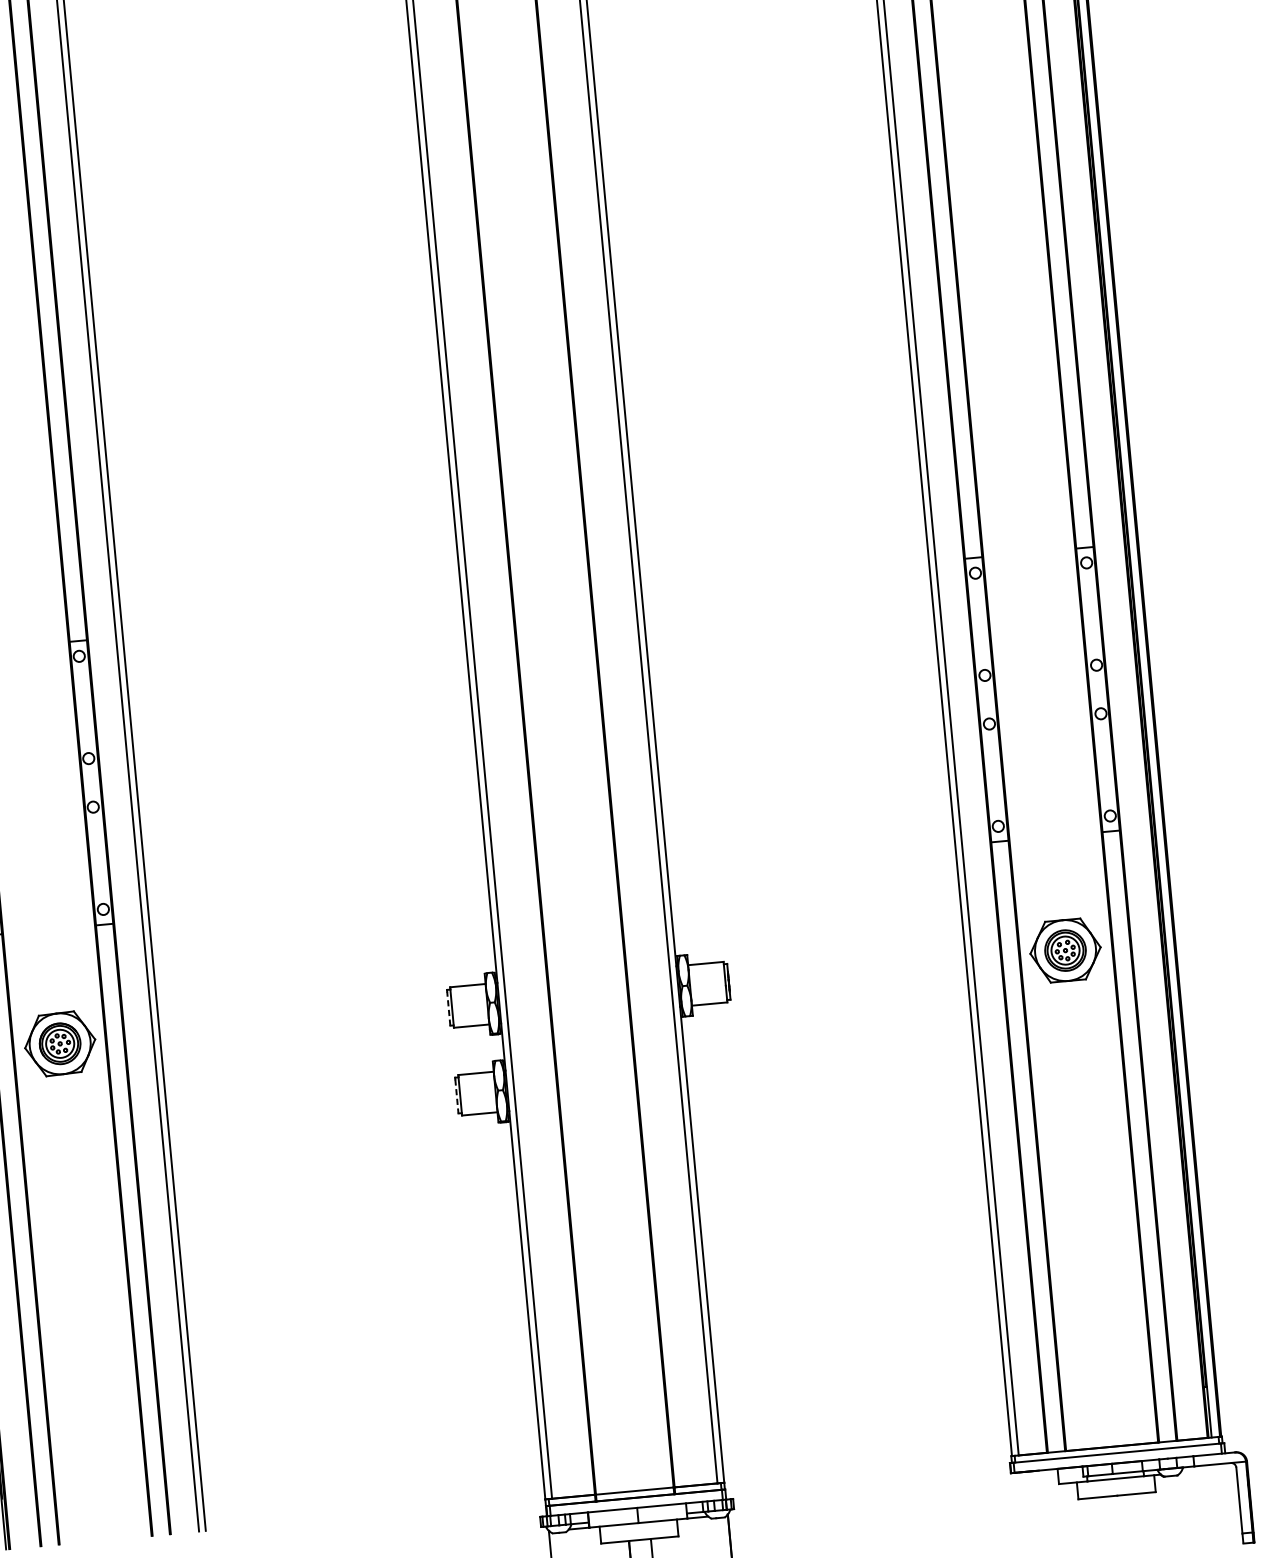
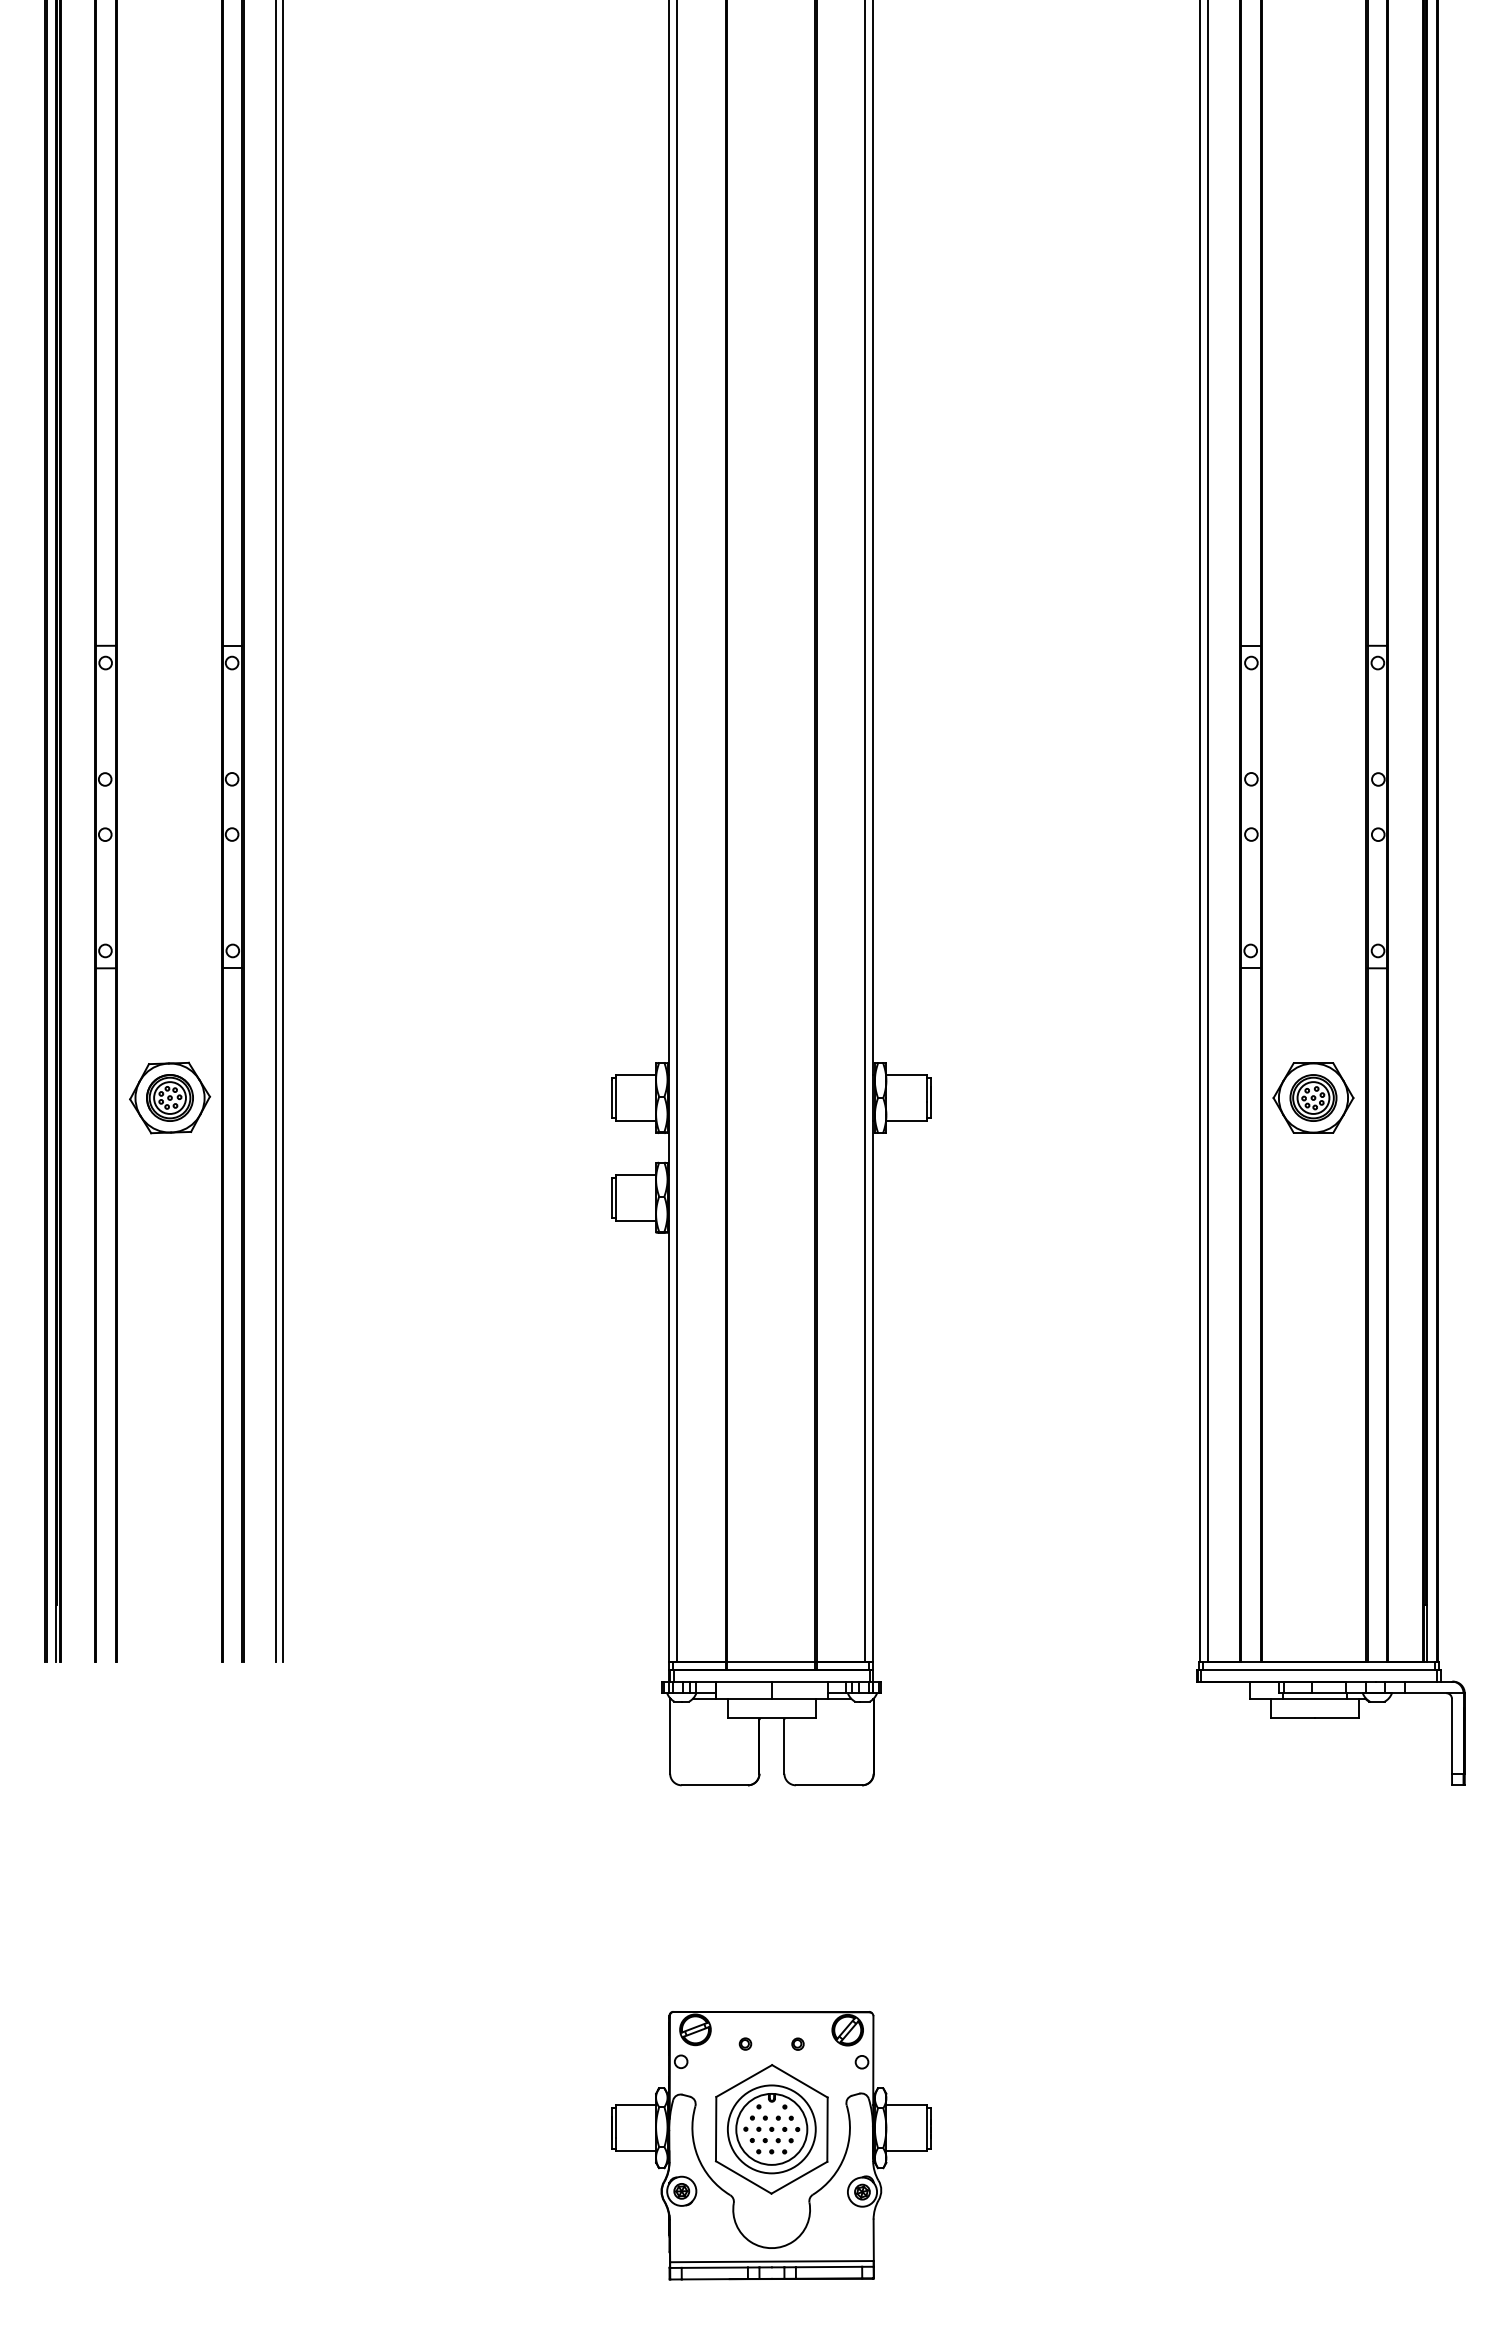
line: (448, 1008) -> (611, 1098), dashed -> solid
line: (456, 1097) -> (611, 1199), dashed -> solid

